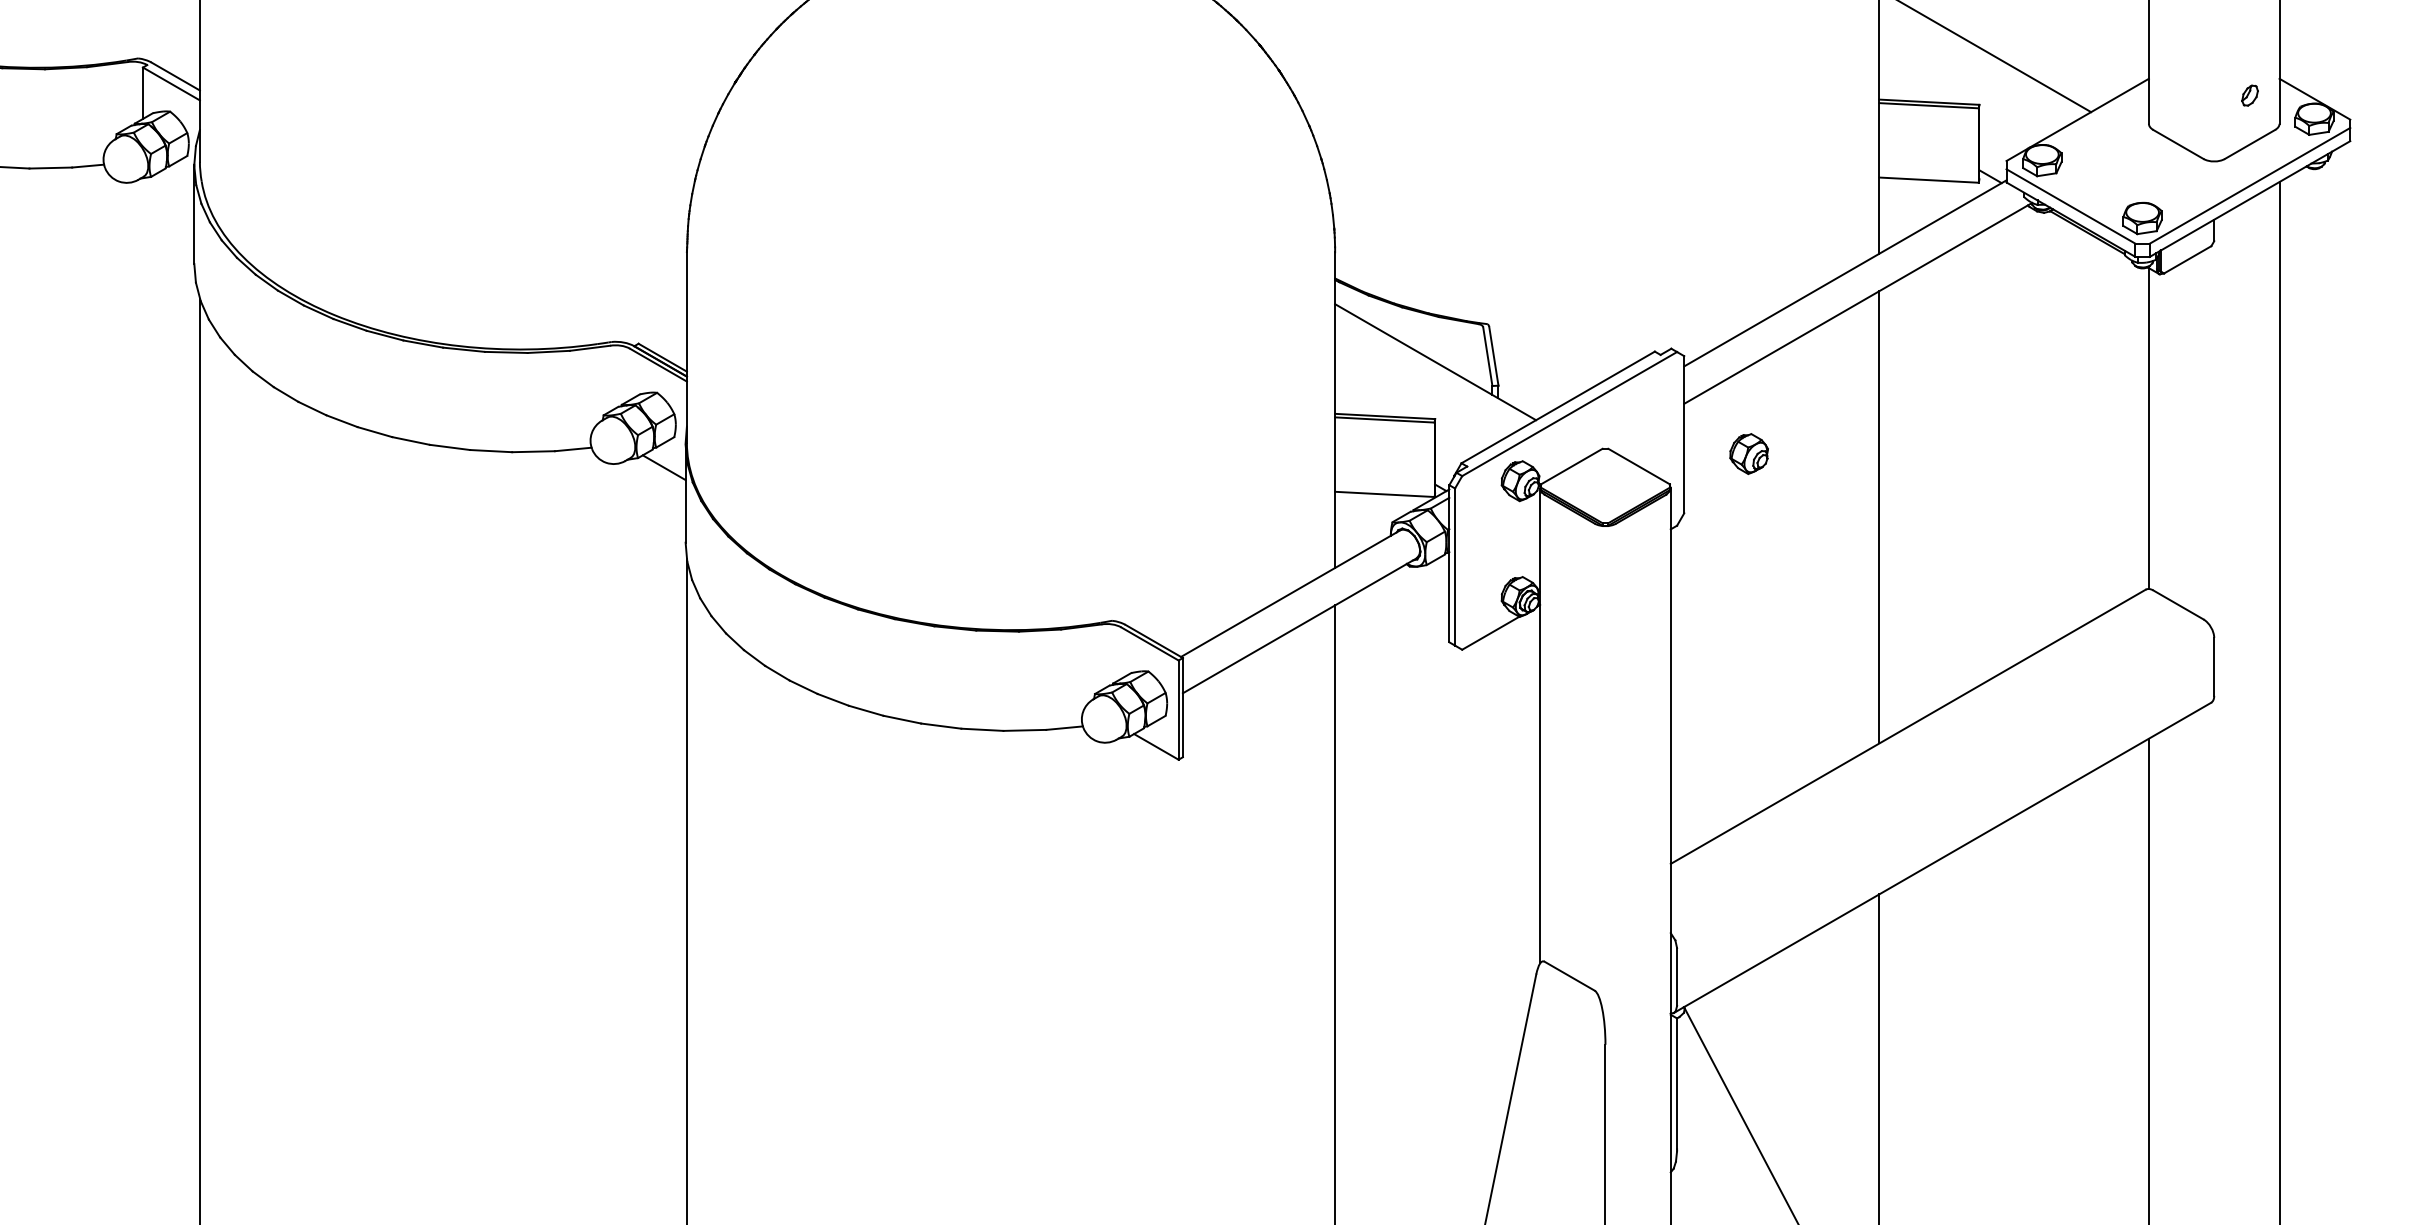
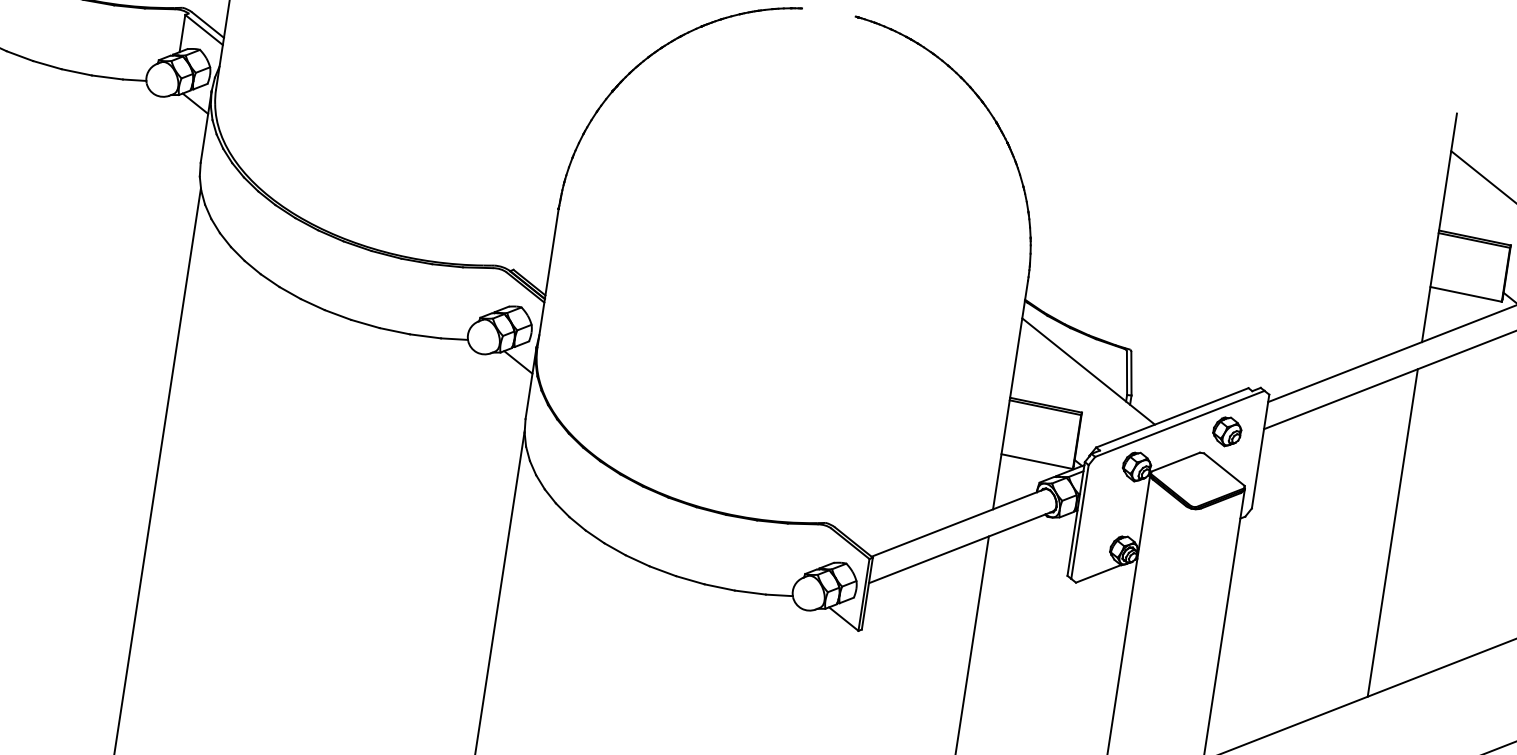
line: (174, 185) -> (195, 103), added
part: (1748, 453) -> (1226, 431), moved

